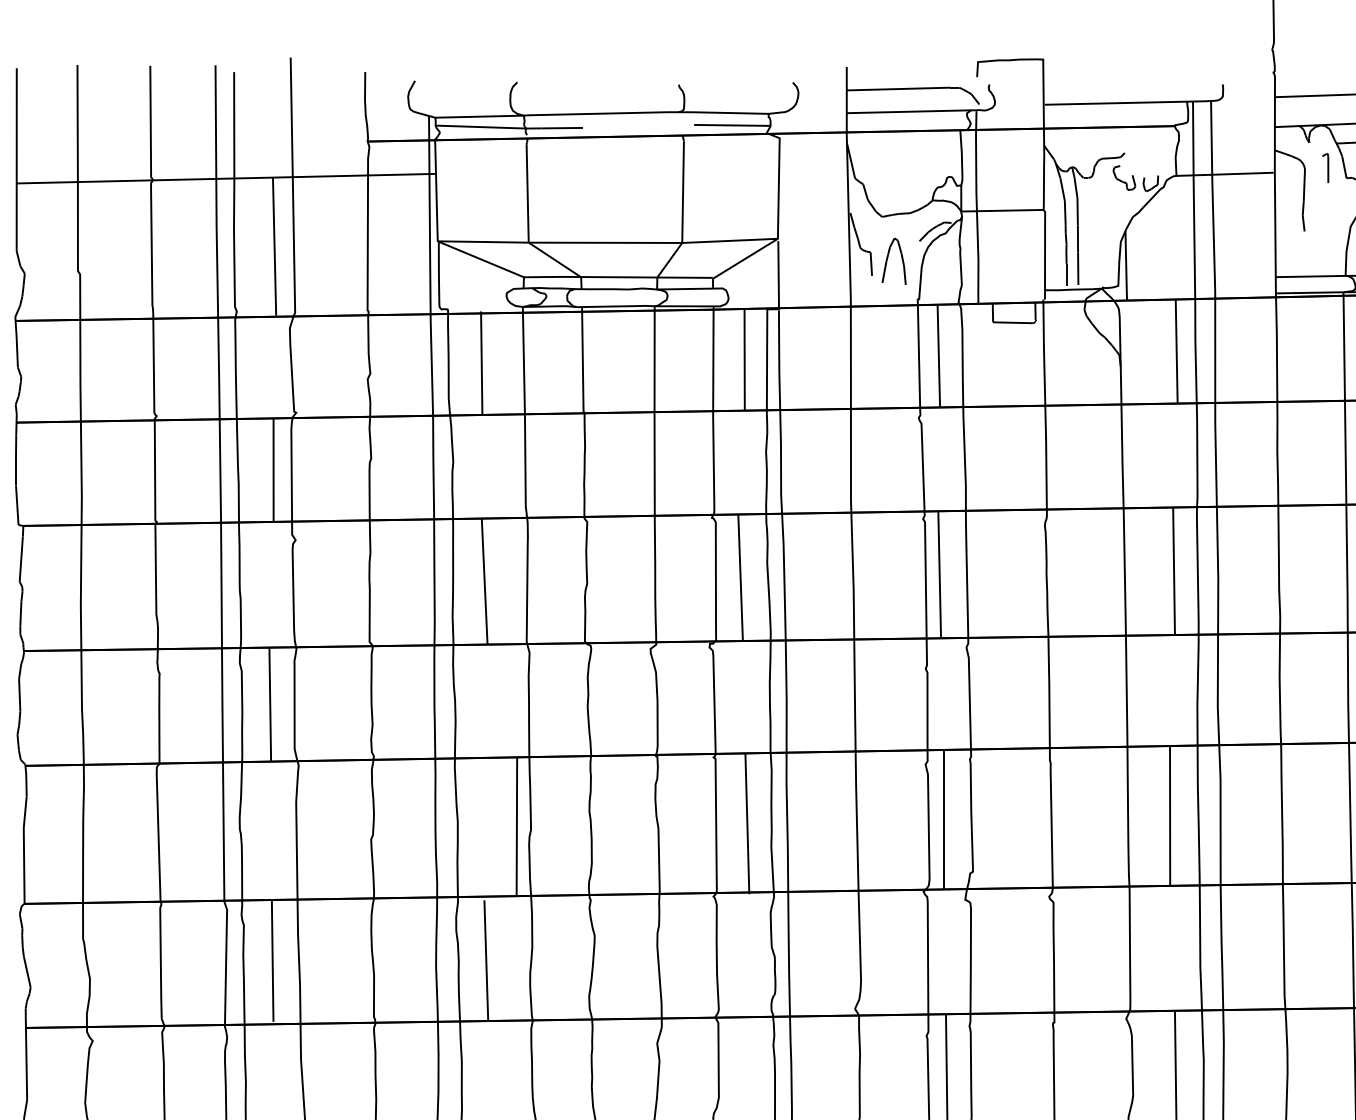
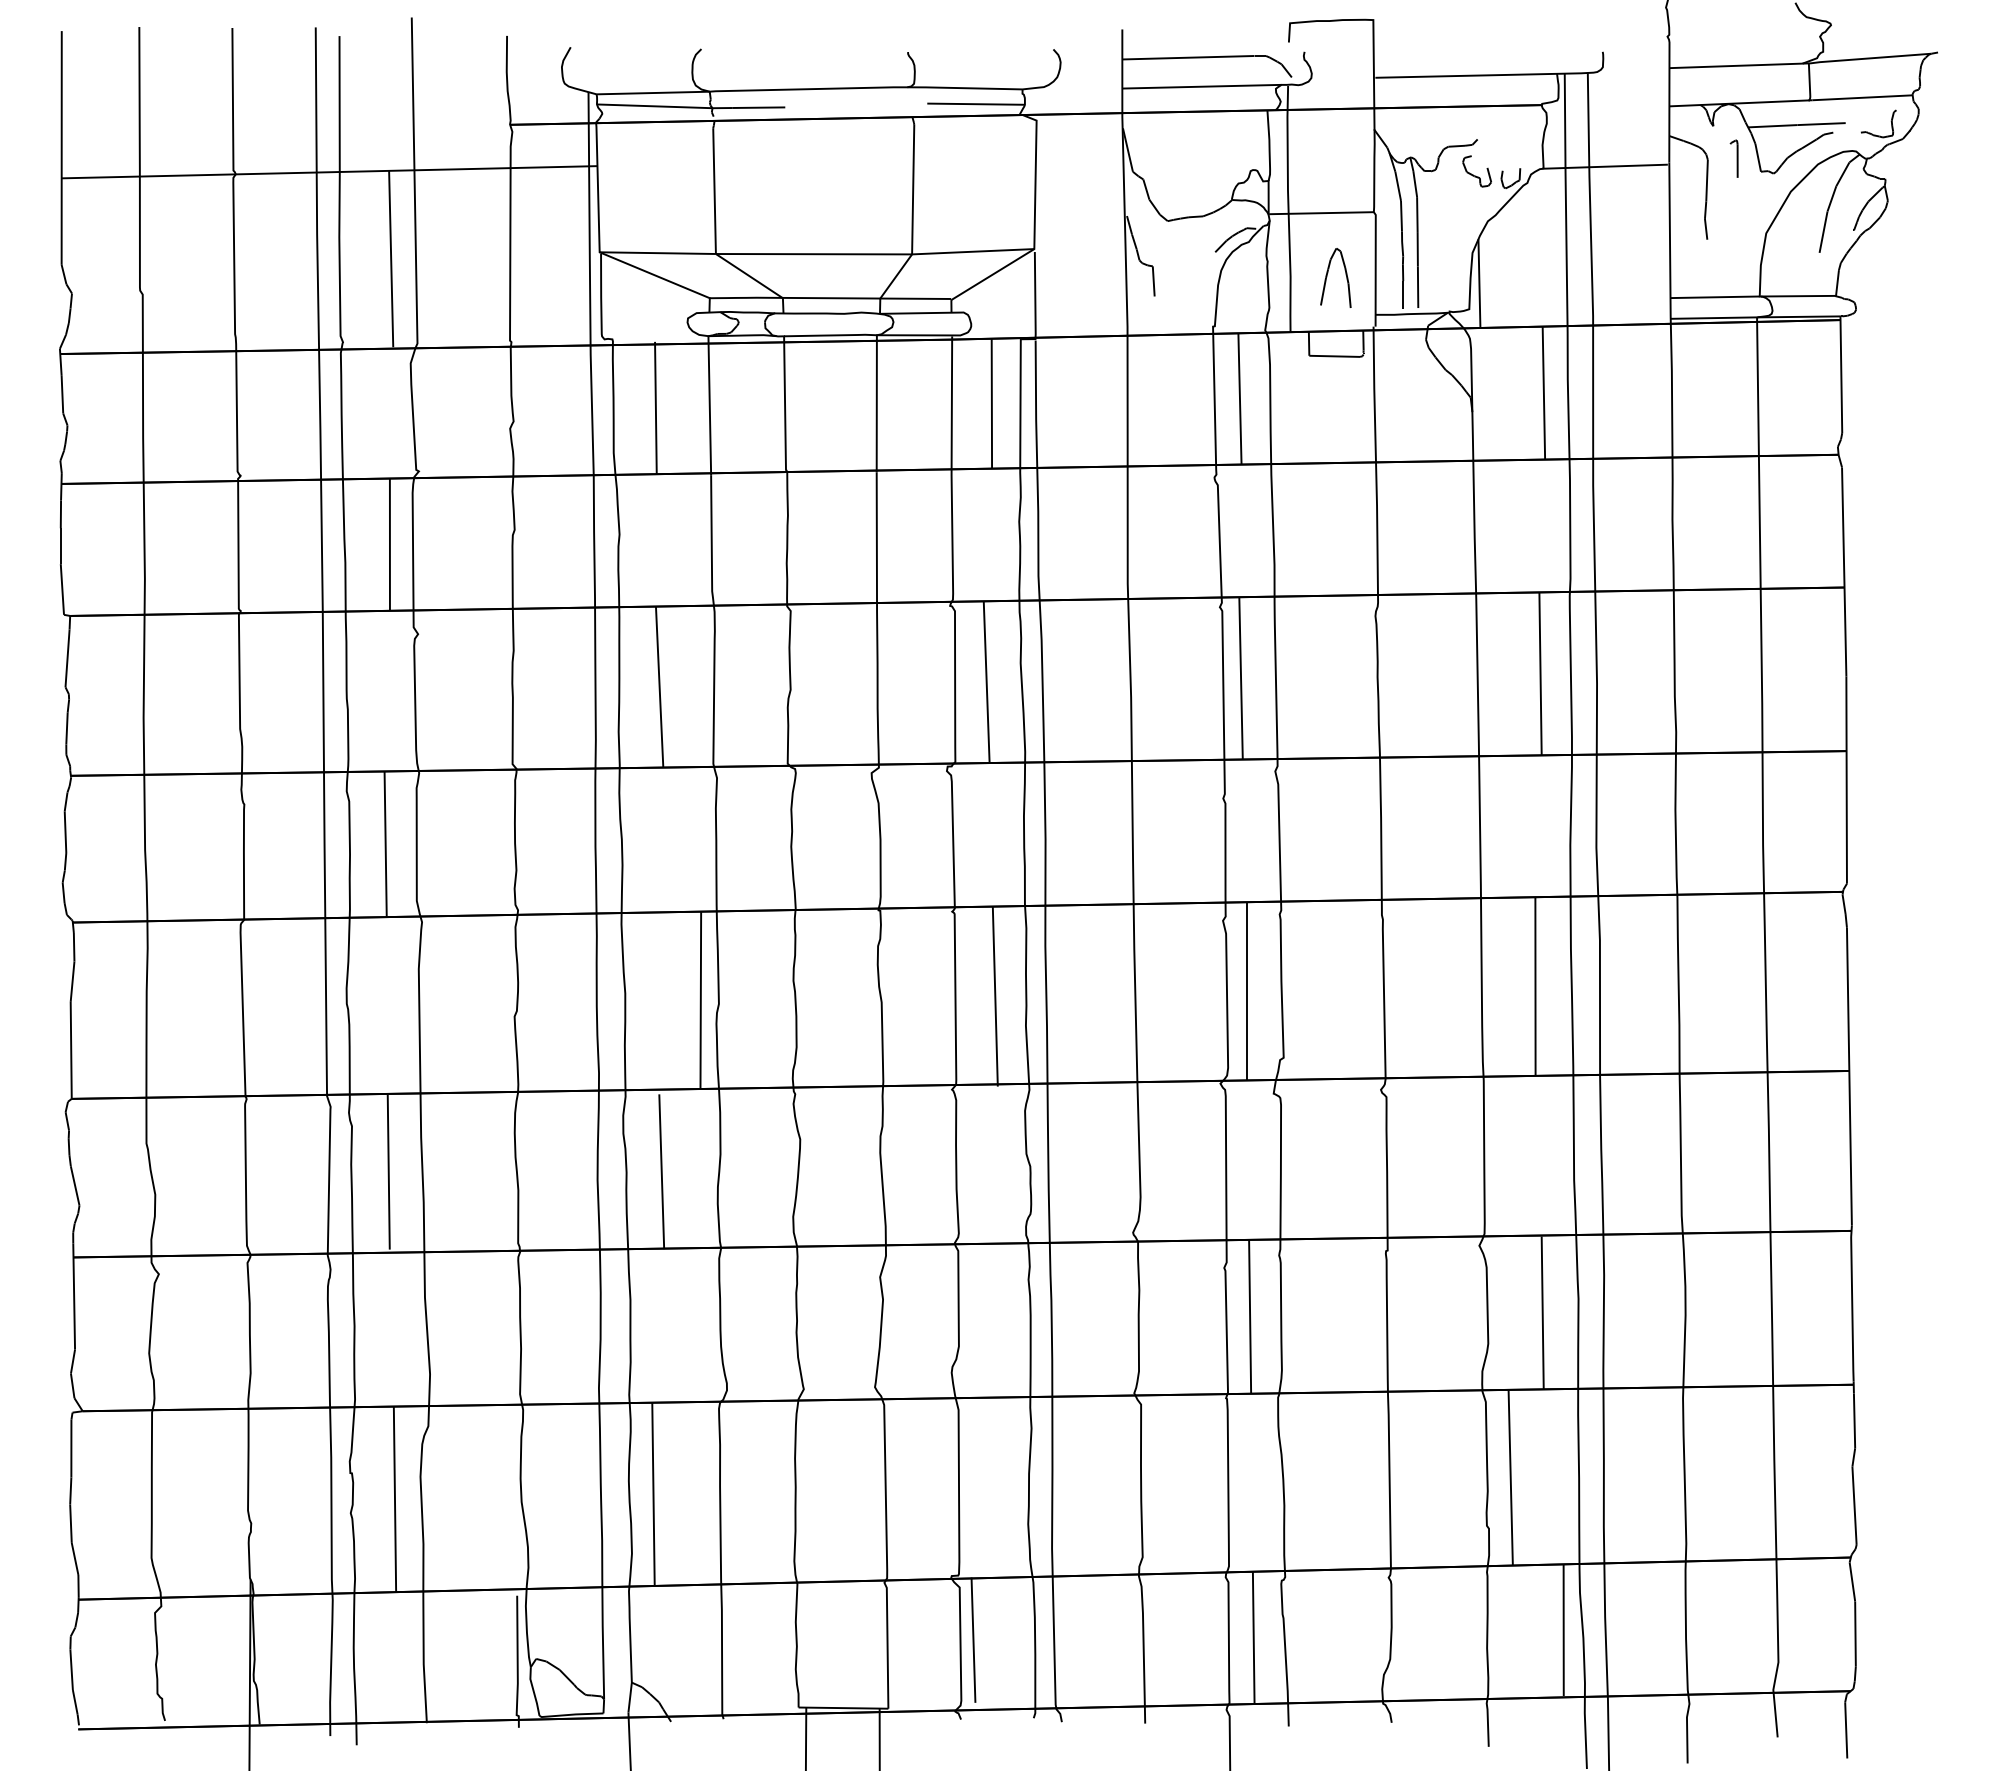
curve: (887, 261) -> (1327, 277), moved

